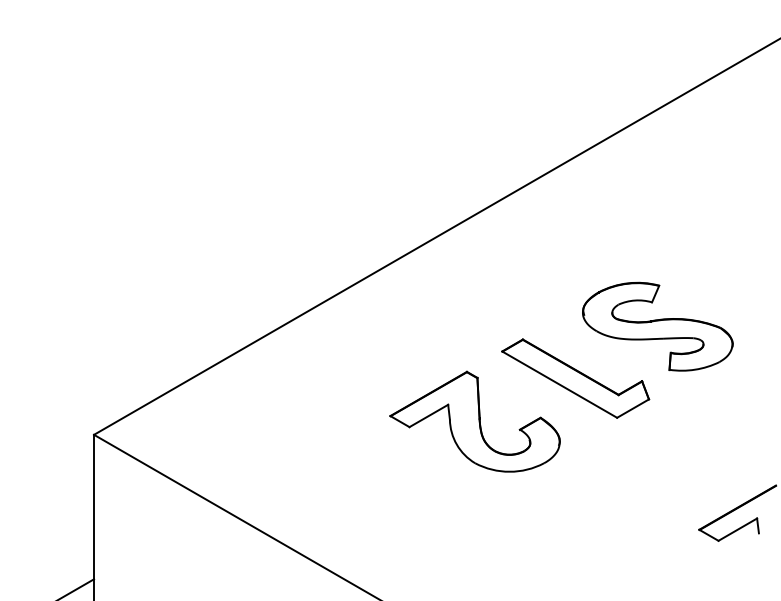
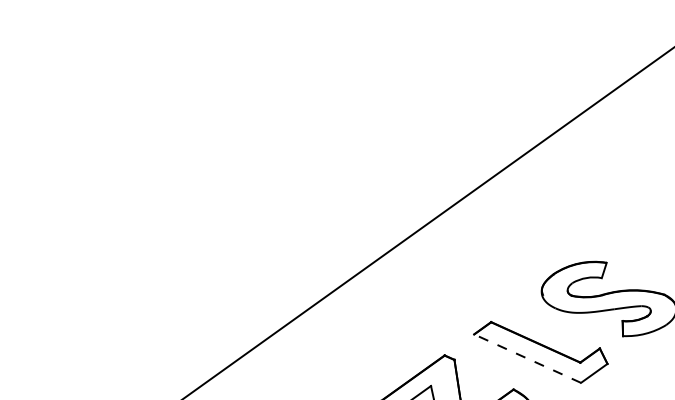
line: (559, 384) -> (527, 358), solid -> dashed

